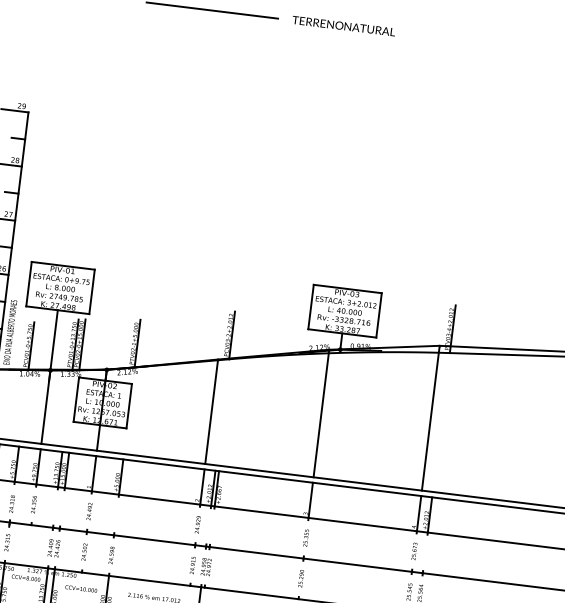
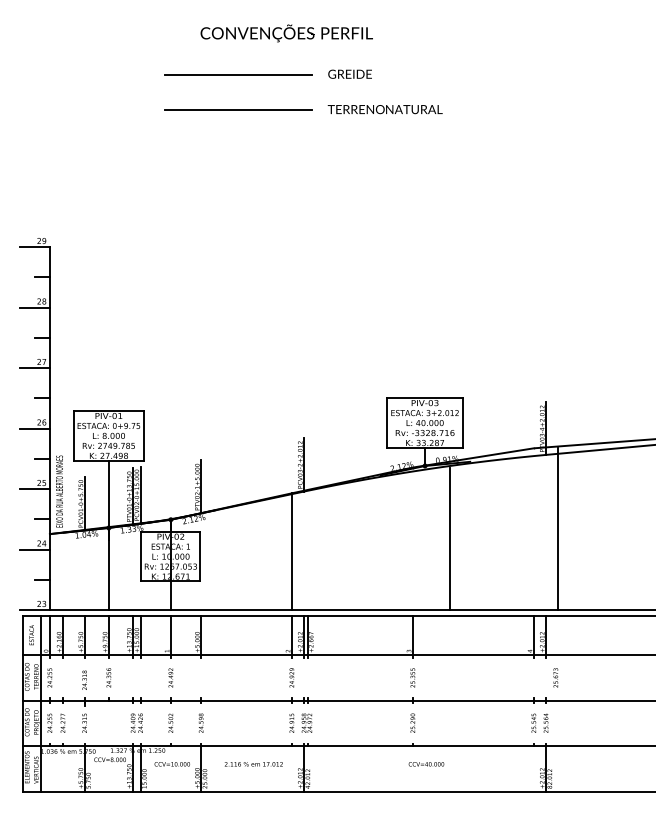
line: (321, 413) -> (449, 538), moved
line: (430, 418) -> (557, 529), moved
text: (414, 550) -> (555, 677), moved

